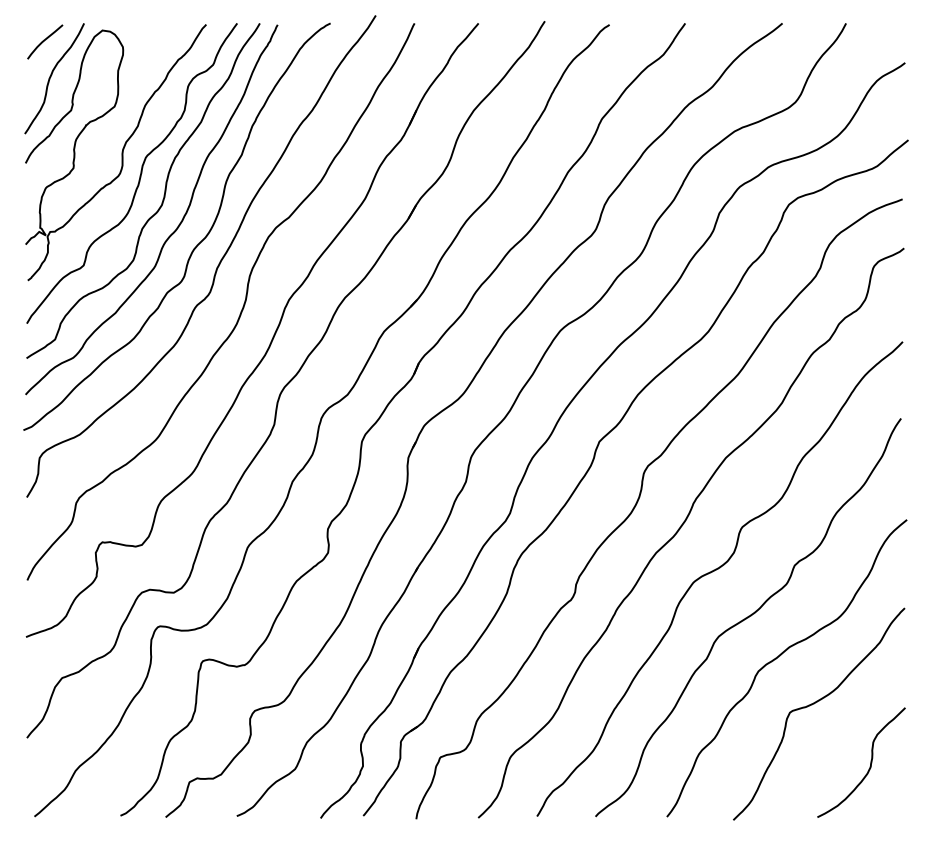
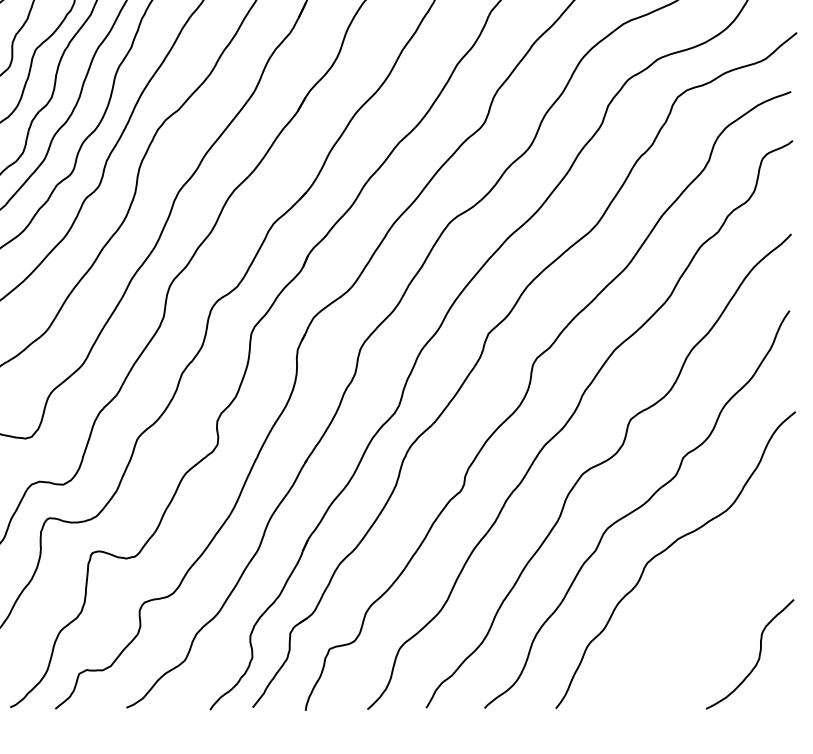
curve: (814, 704) -> (703, 596), removed

